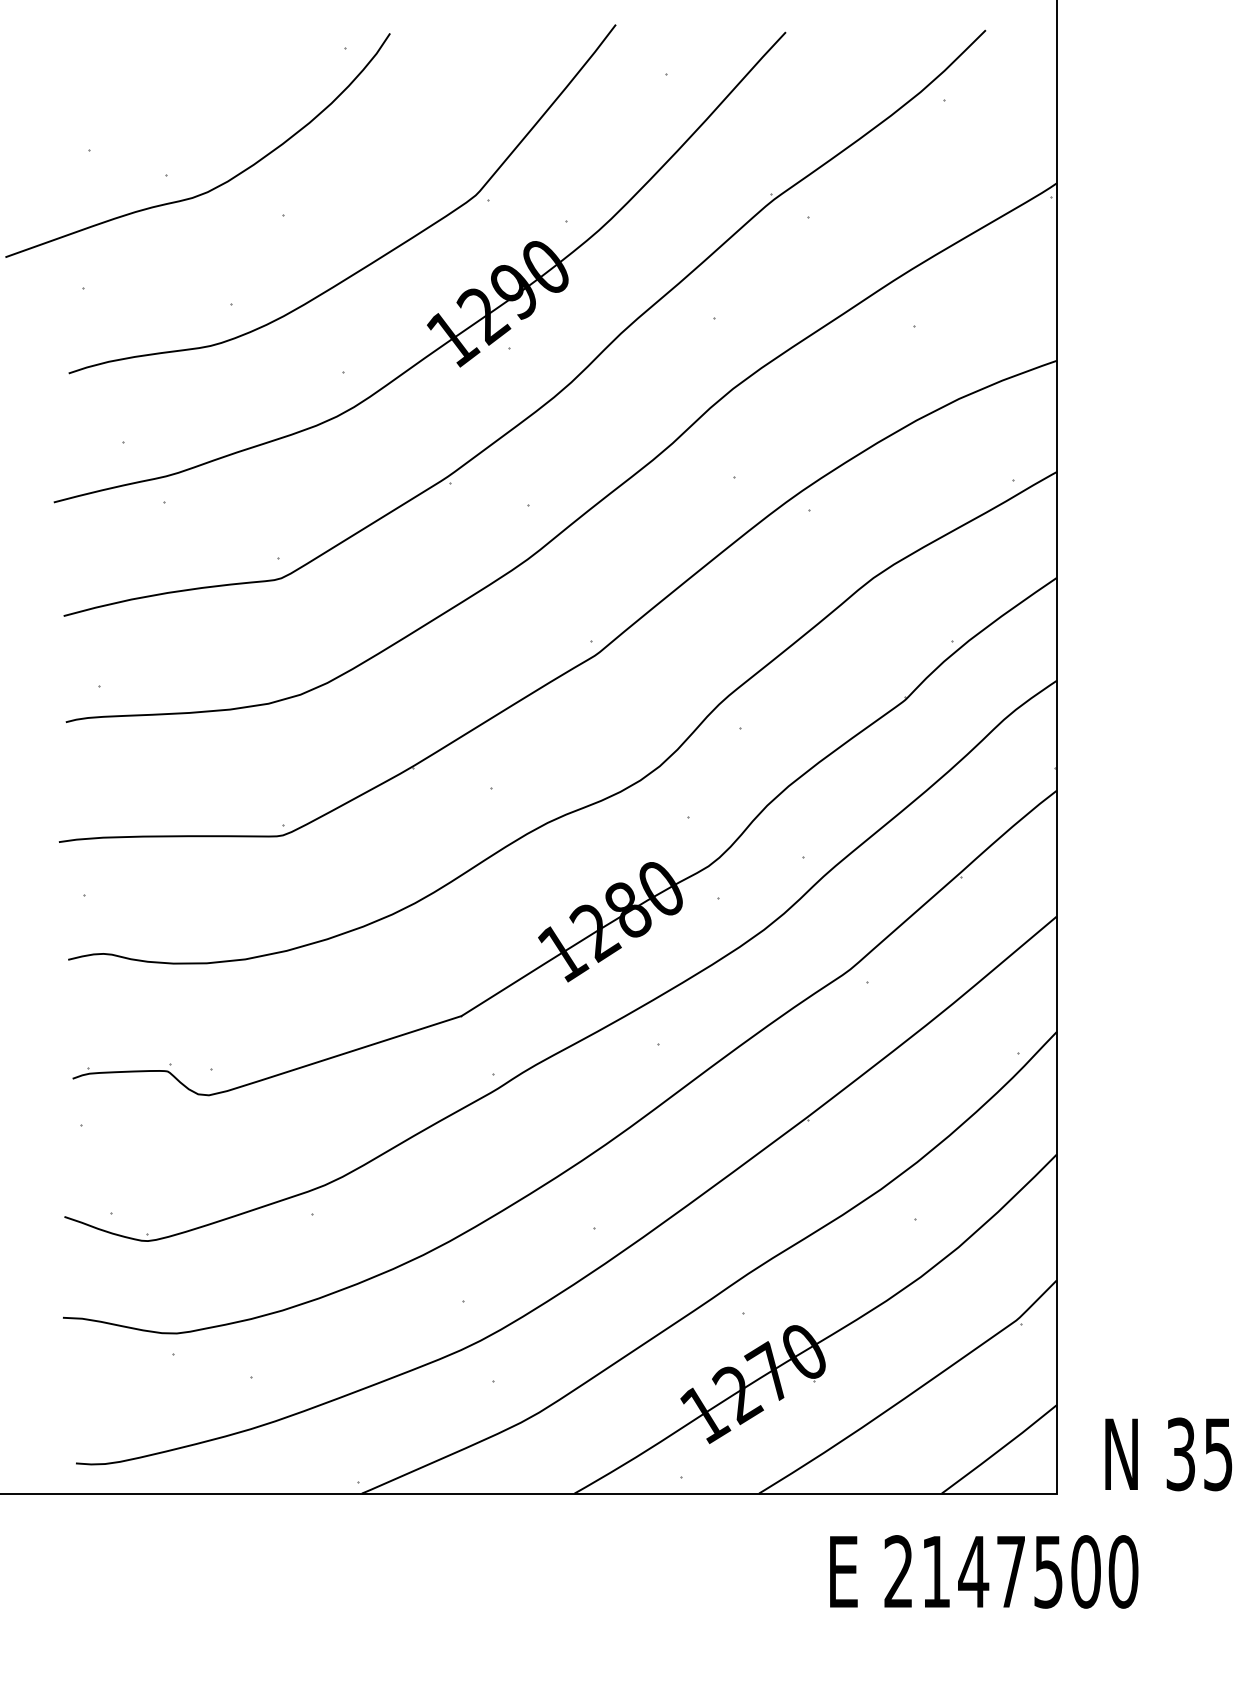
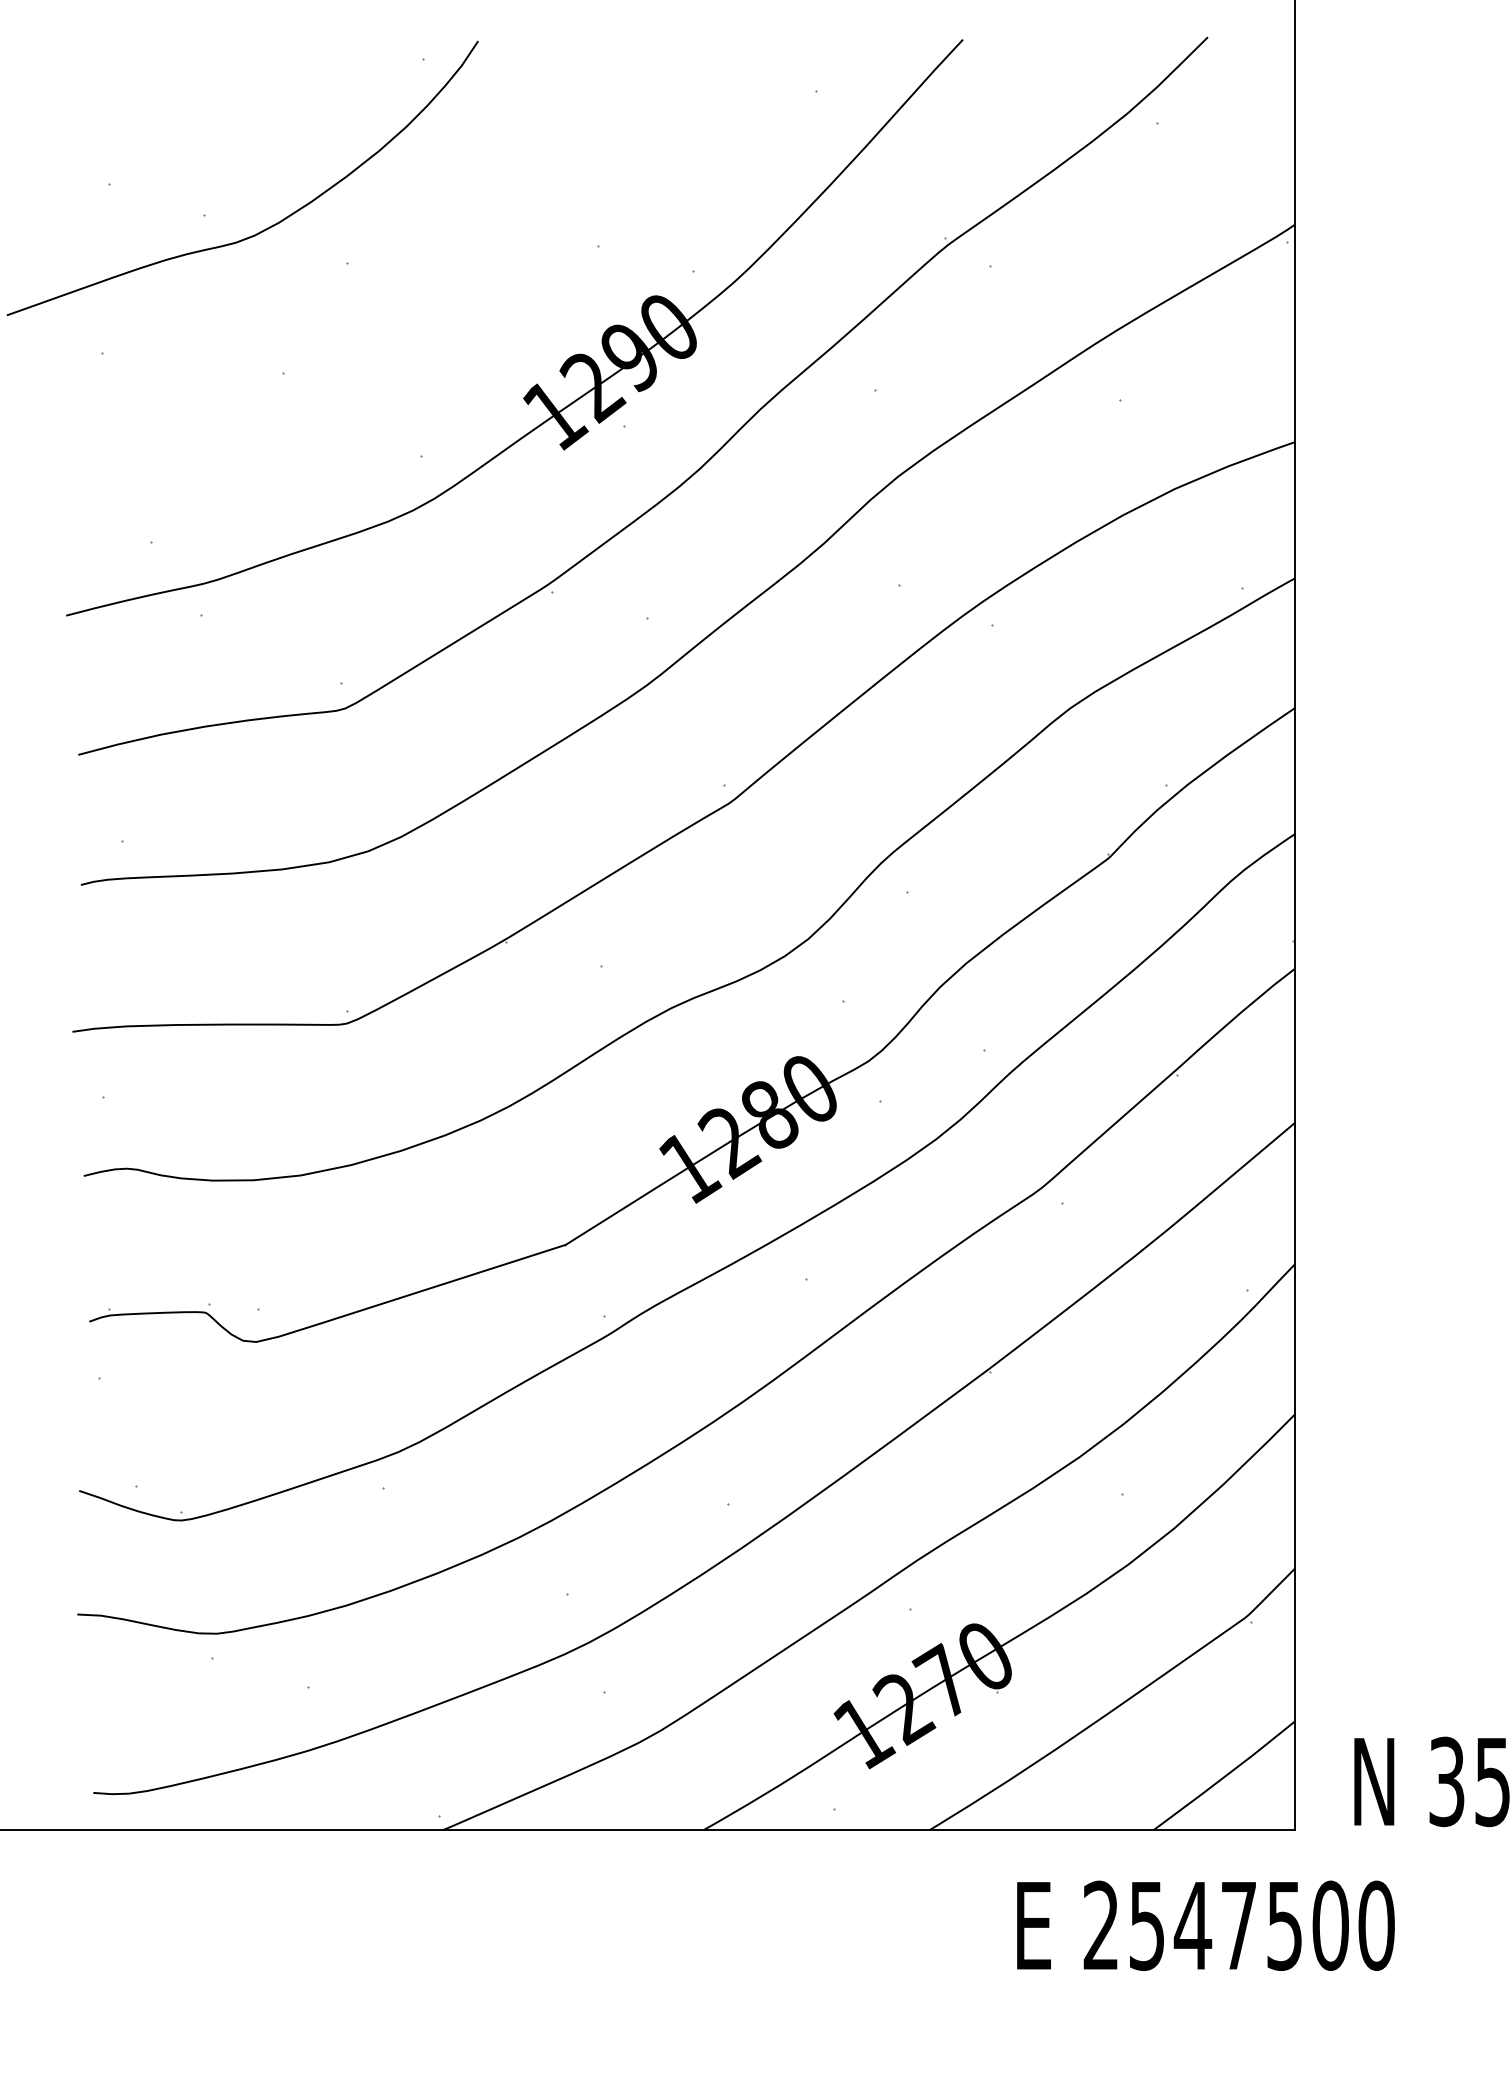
curve: (380, 256) -> (466, 314), removed
text: (935, 1572) -> (1146, 1926), 2147500 -> 2547500

